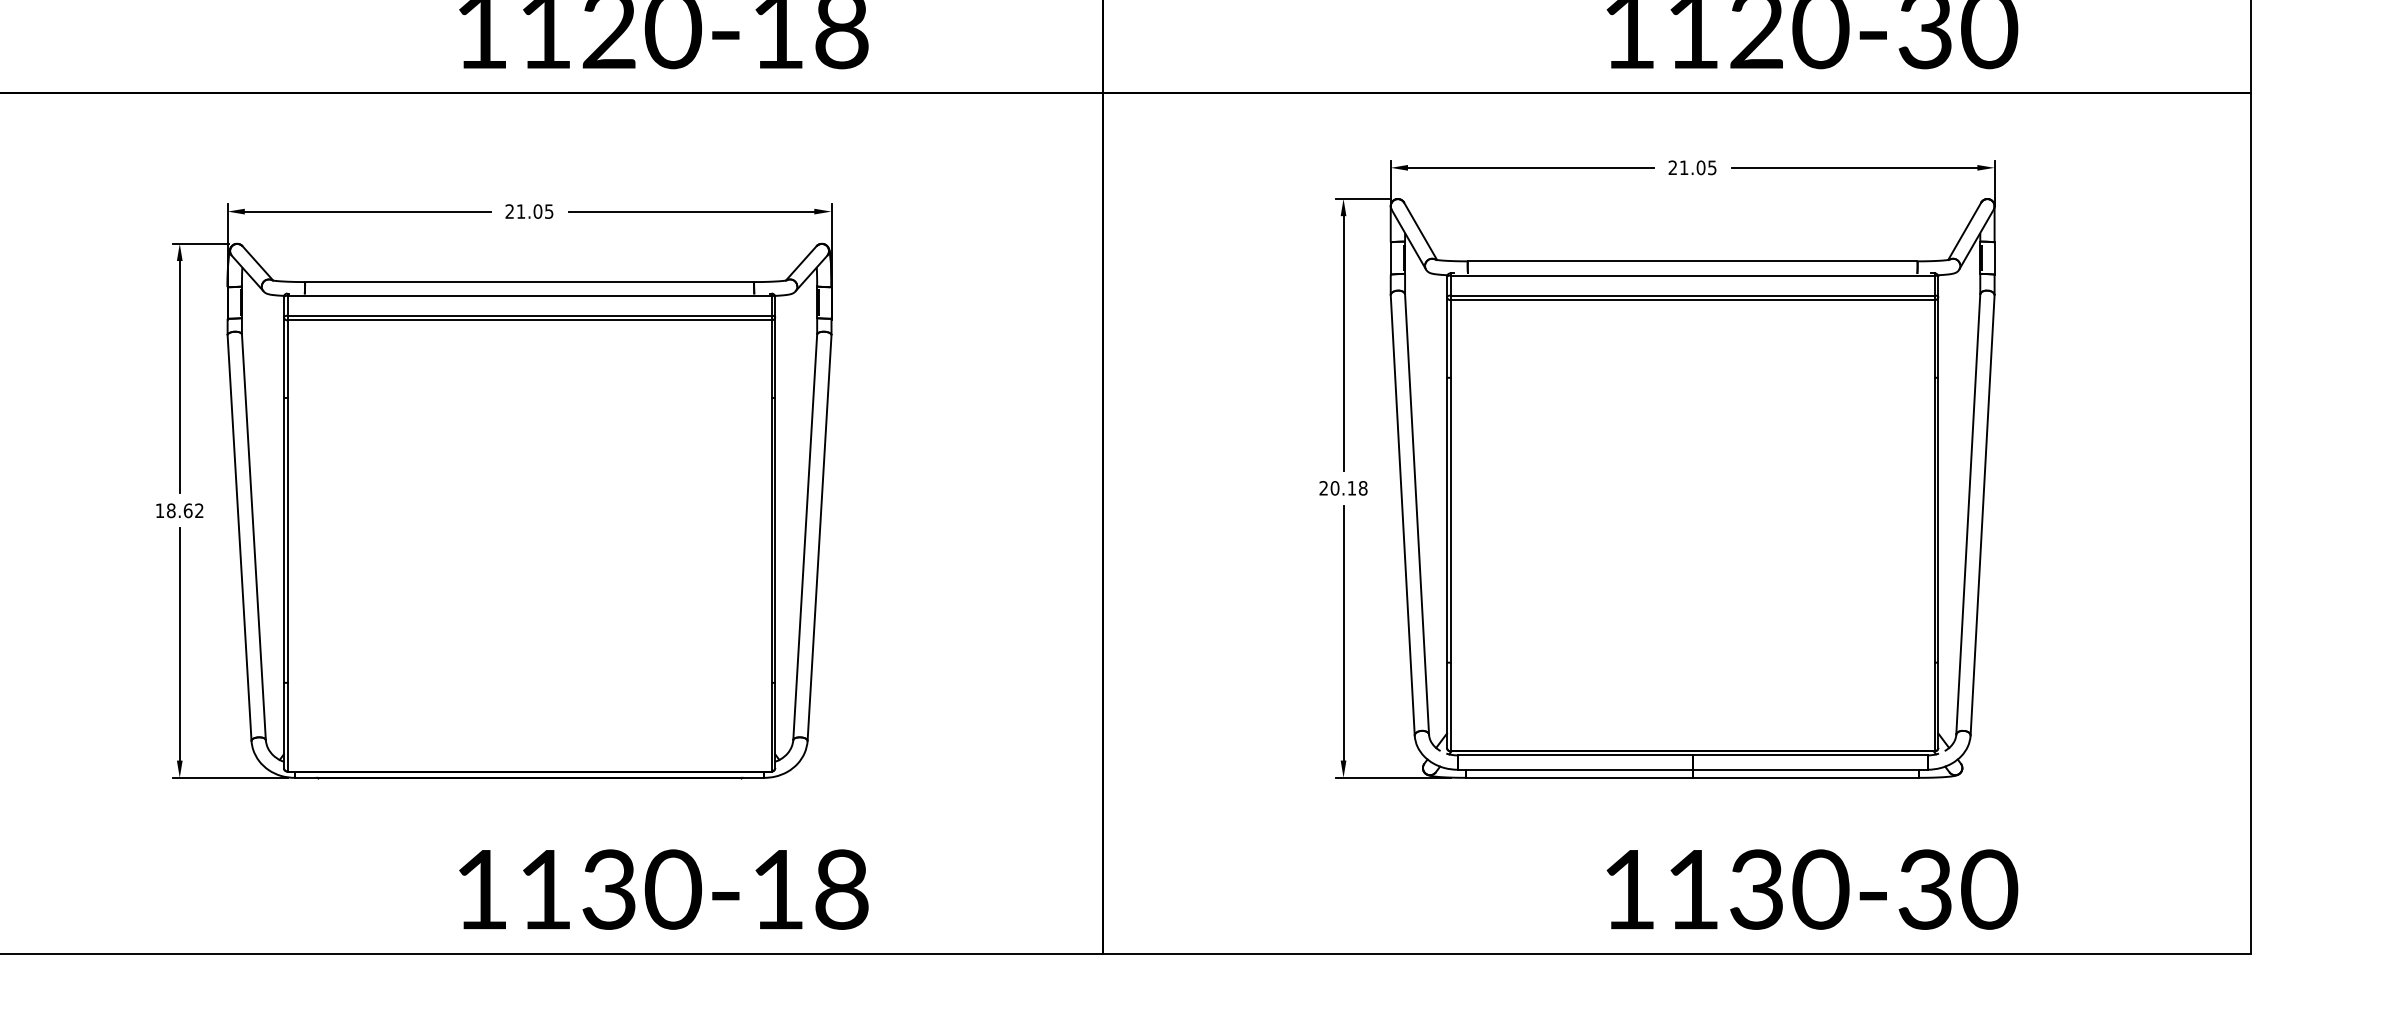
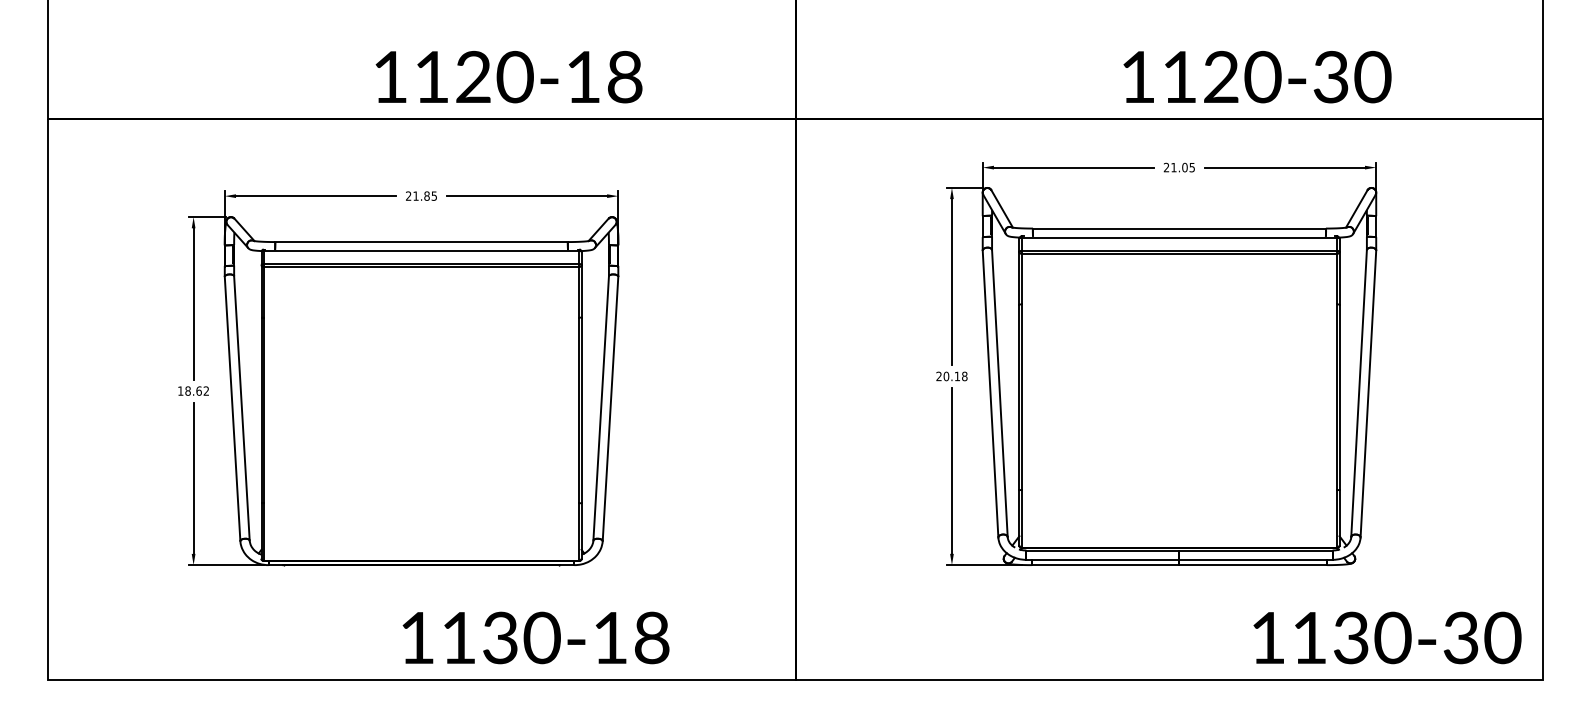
text: (537, 210) -> (426, 195), 21.05 -> 21.85
text: (662, 888) -> (535, 637), moved
text: (1812, 888) -> (1387, 637), moved

